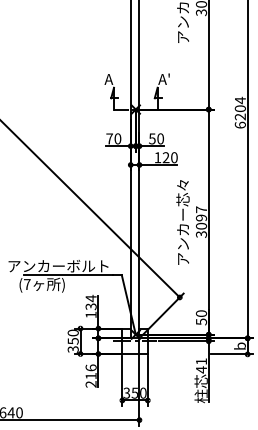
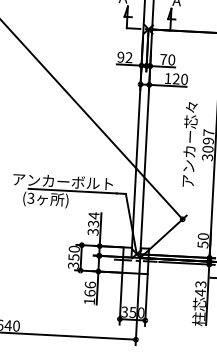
text: (113, 138) -> (124, 57), 70 -> 92
text: (152, 138) -> (163, 59), 50 -> 70
text: (26, 284) -> (30, 198), (7 -> (3
text: (90, 314) -> (92, 231), 134 -> 334
text: (201, 361) -> (200, 284), 41 -> 43
text: (90, 379) -> (89, 296), 216 -> 166

